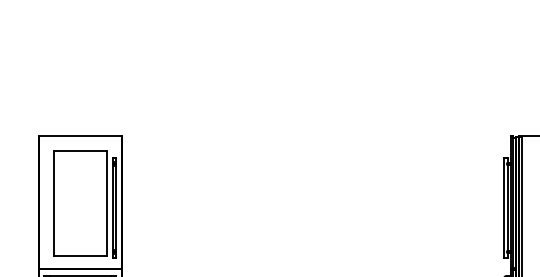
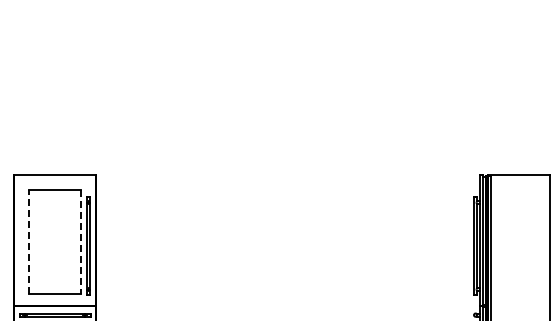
line: (53, 203) -> (28, 241), solid -> dashed
line: (107, 204) -> (81, 242), solid -> dashed

